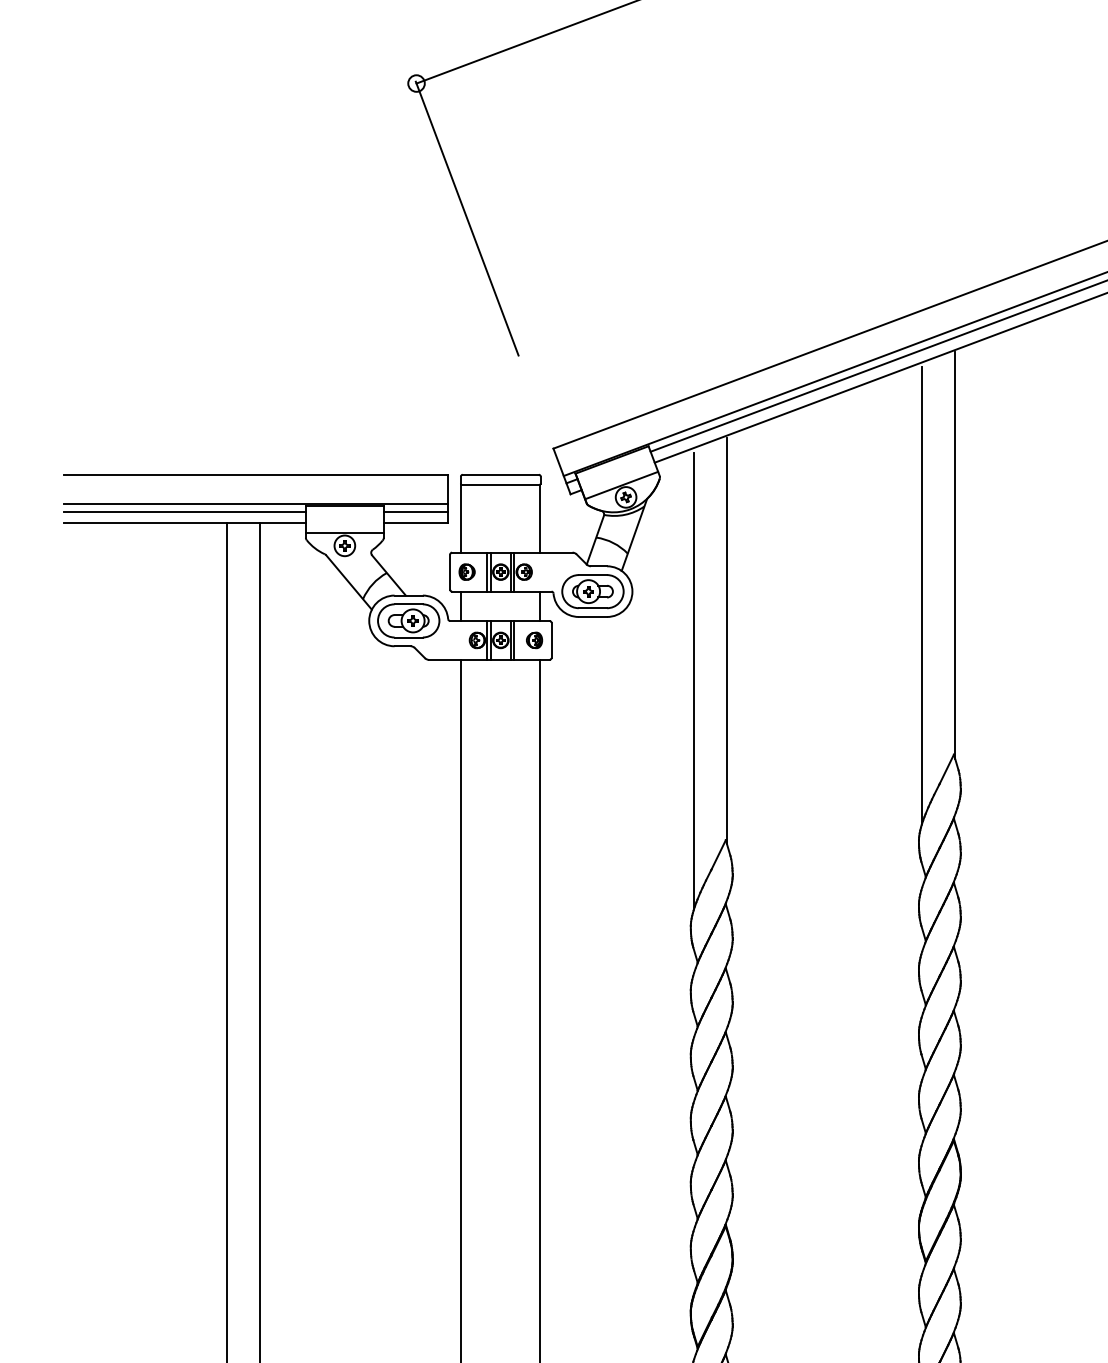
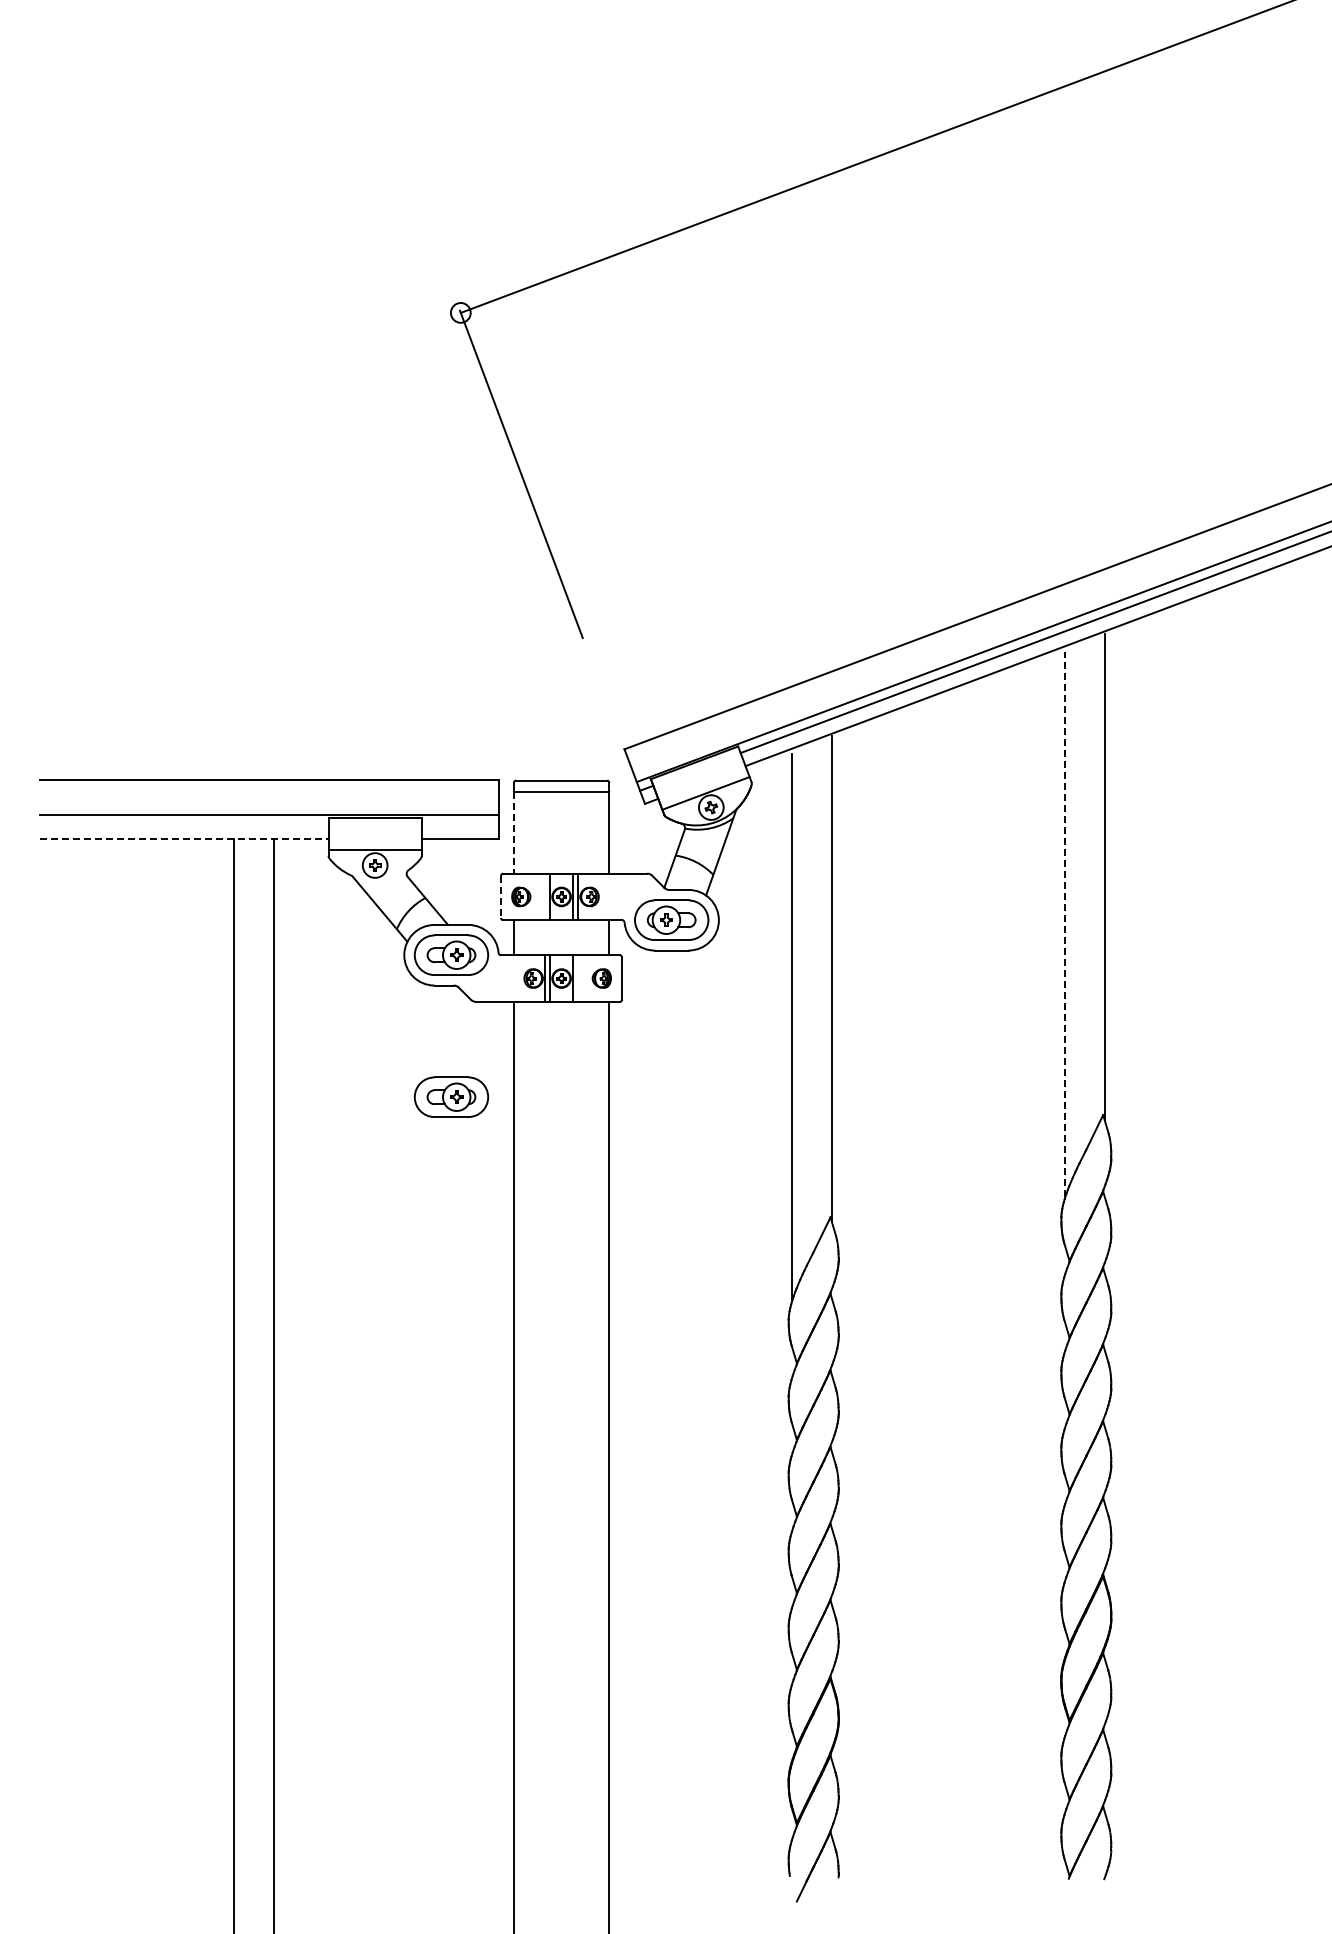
line: (184, 511) -> (183, 824), removed
line: (415, 511) -> (459, 824), removed
line: (461, 518) -> (514, 832), solid -> dashed
line: (185, 523) -> (184, 838), solid -> dashed
line: (450, 571) -> (501, 896), solid -> dashed
line: (487, 571) -> (545, 896), removed
line: (921, 594) -> (1064, 923), solid -> dashed
line: (514, 640) -> (577, 978), removed
part: (408, 739) -> (451, 1096), added

